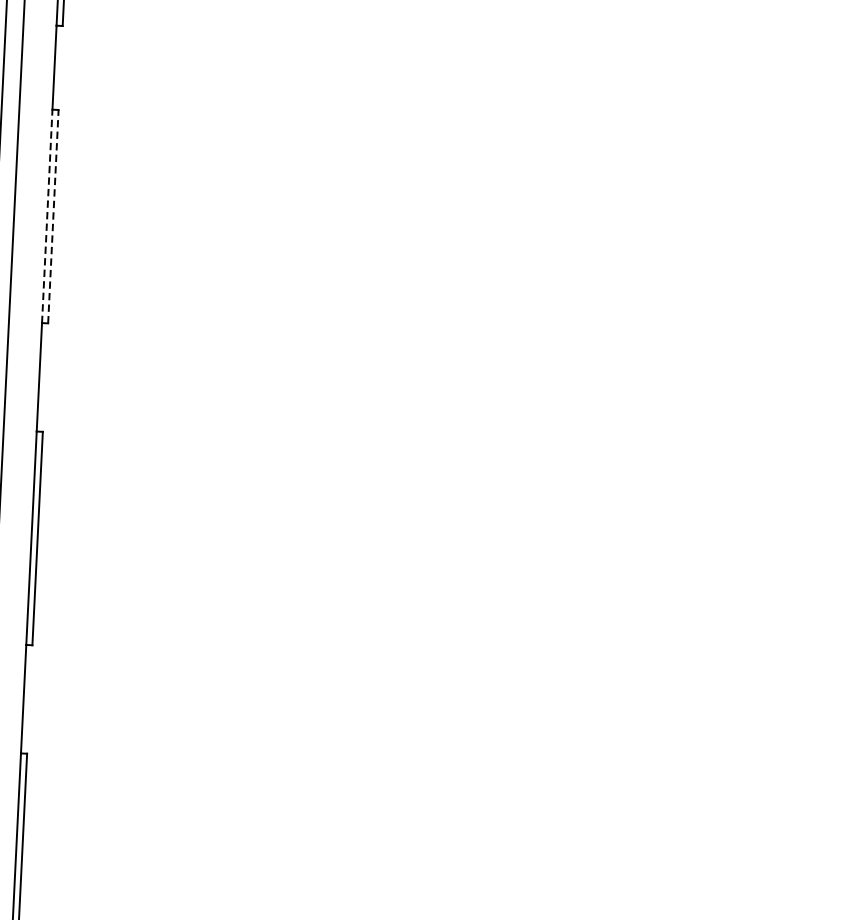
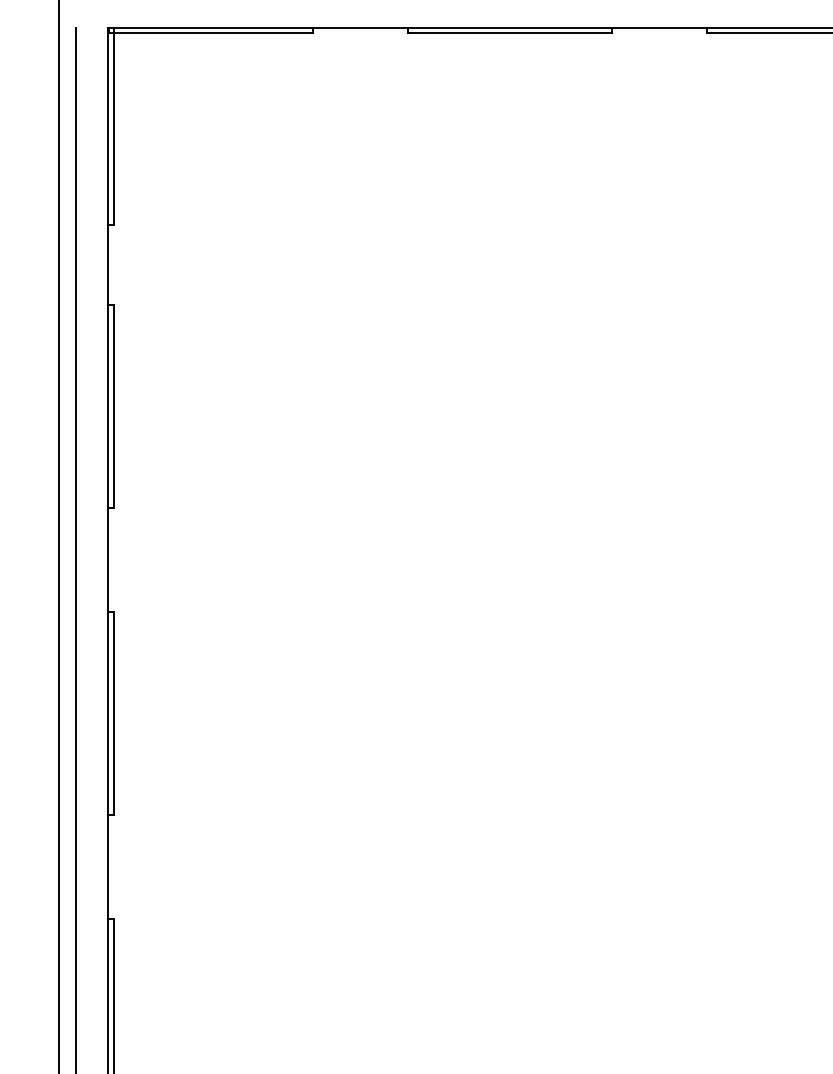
line: (47, 216) -> (107, 406), dashed -> solid
line: (53, 216) -> (113, 406), dashed -> solid

